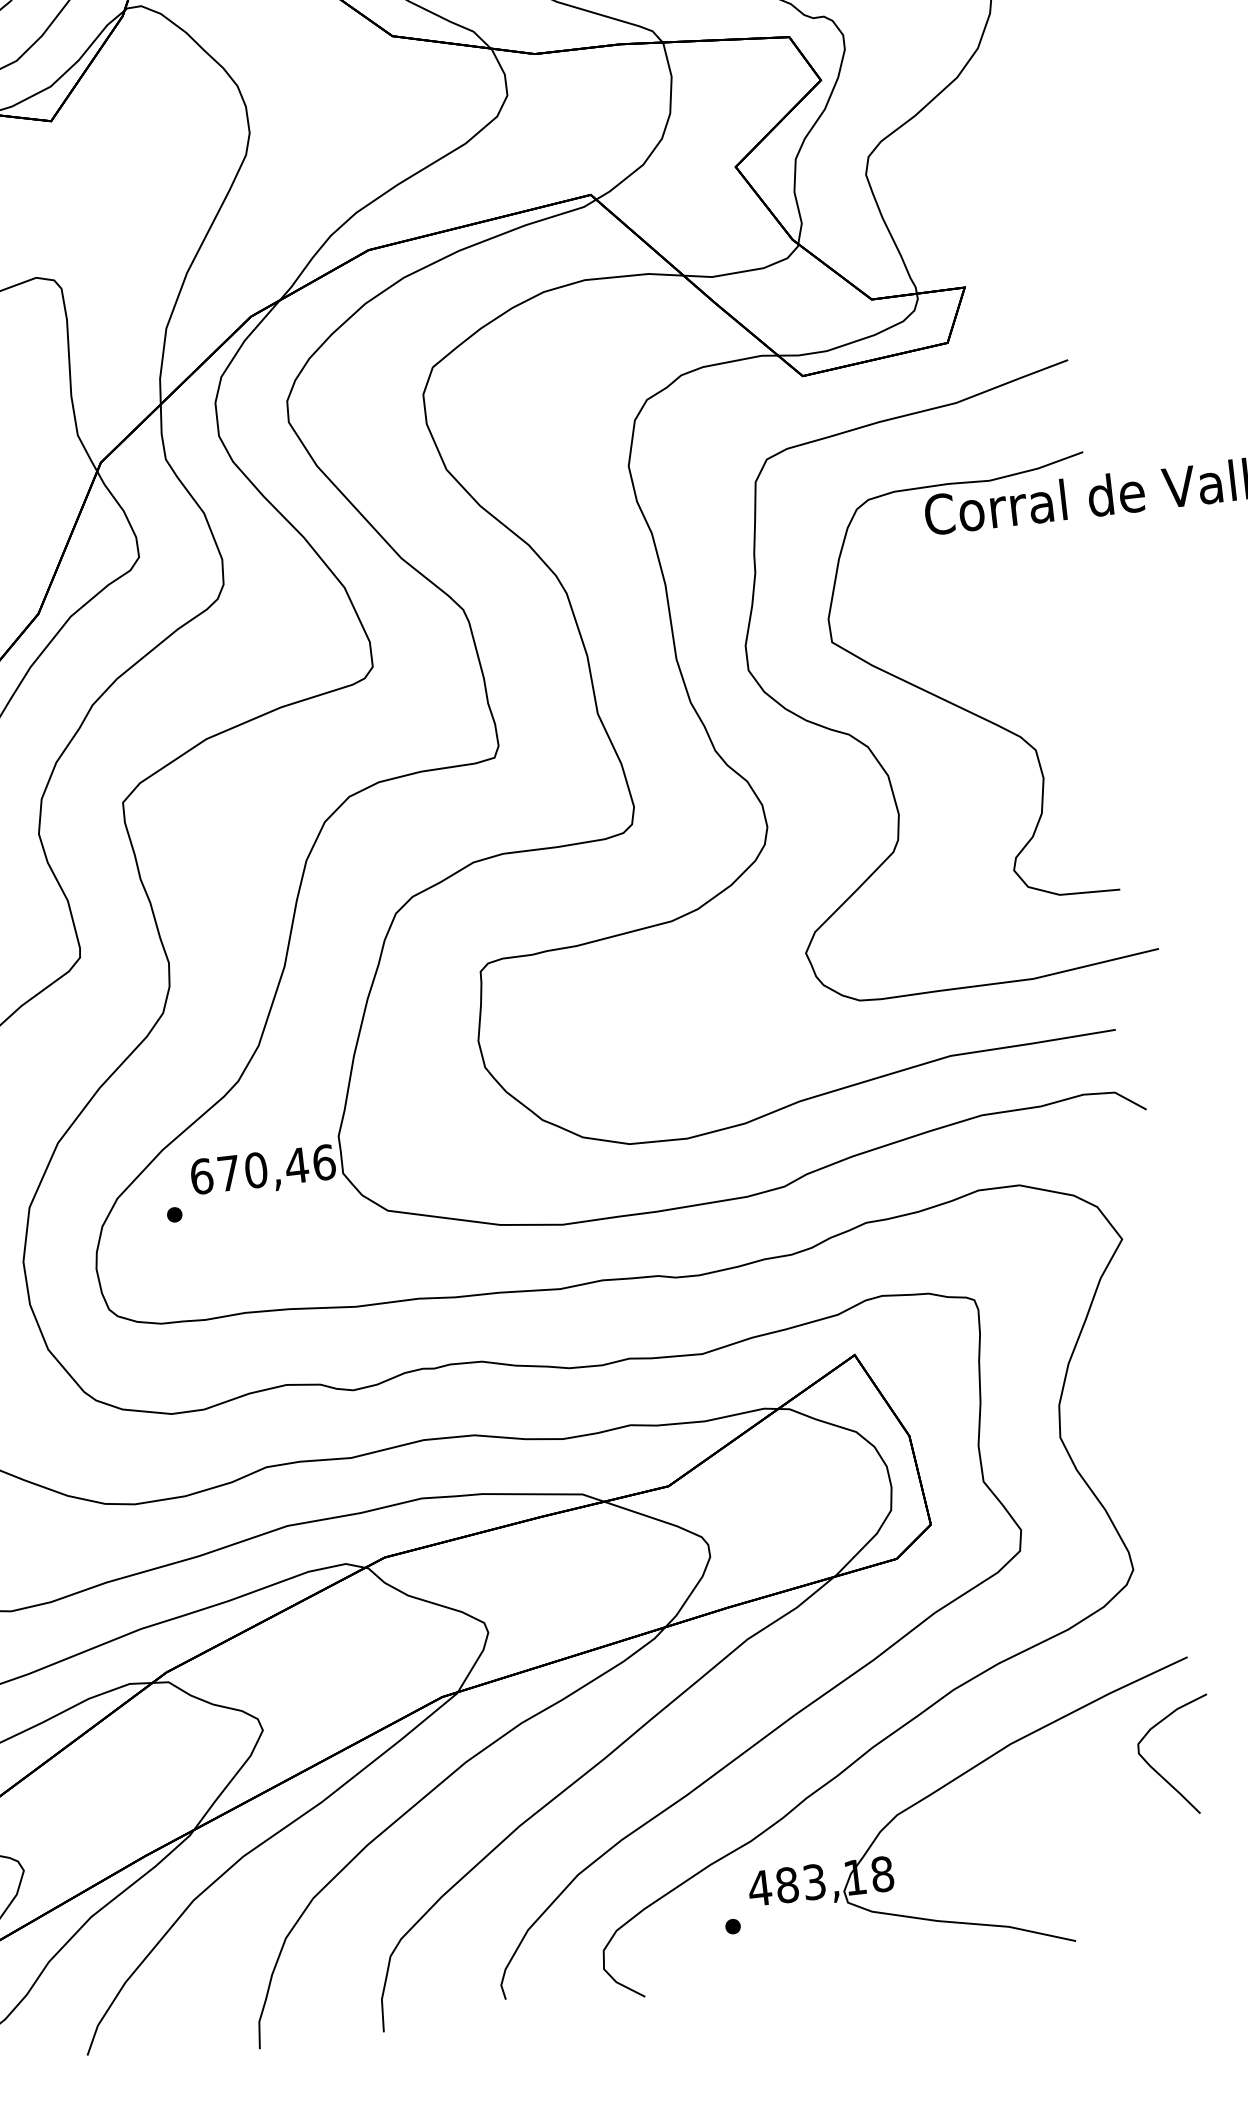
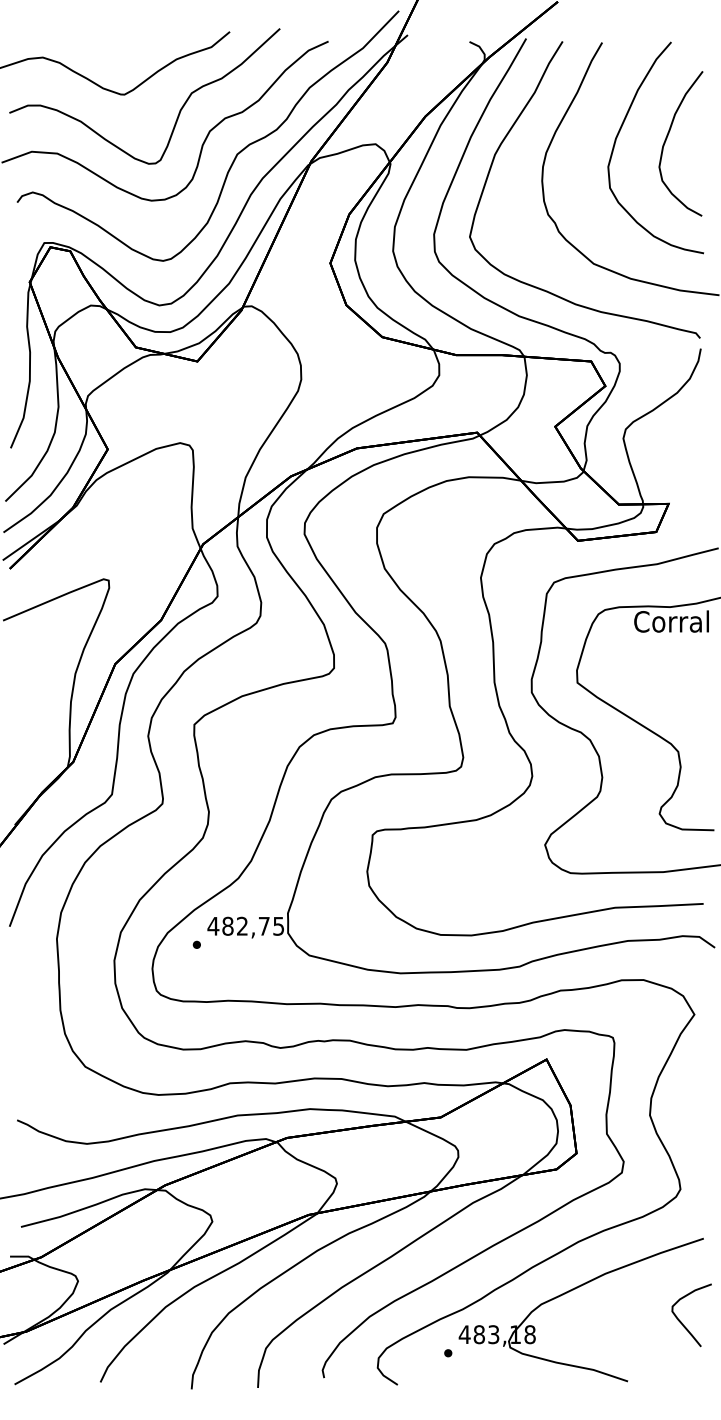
text: (261, 1168) -> (245, 925), 670,46 -> 482,75
curve: (1160, 1772) -> (682, 1322), moved

